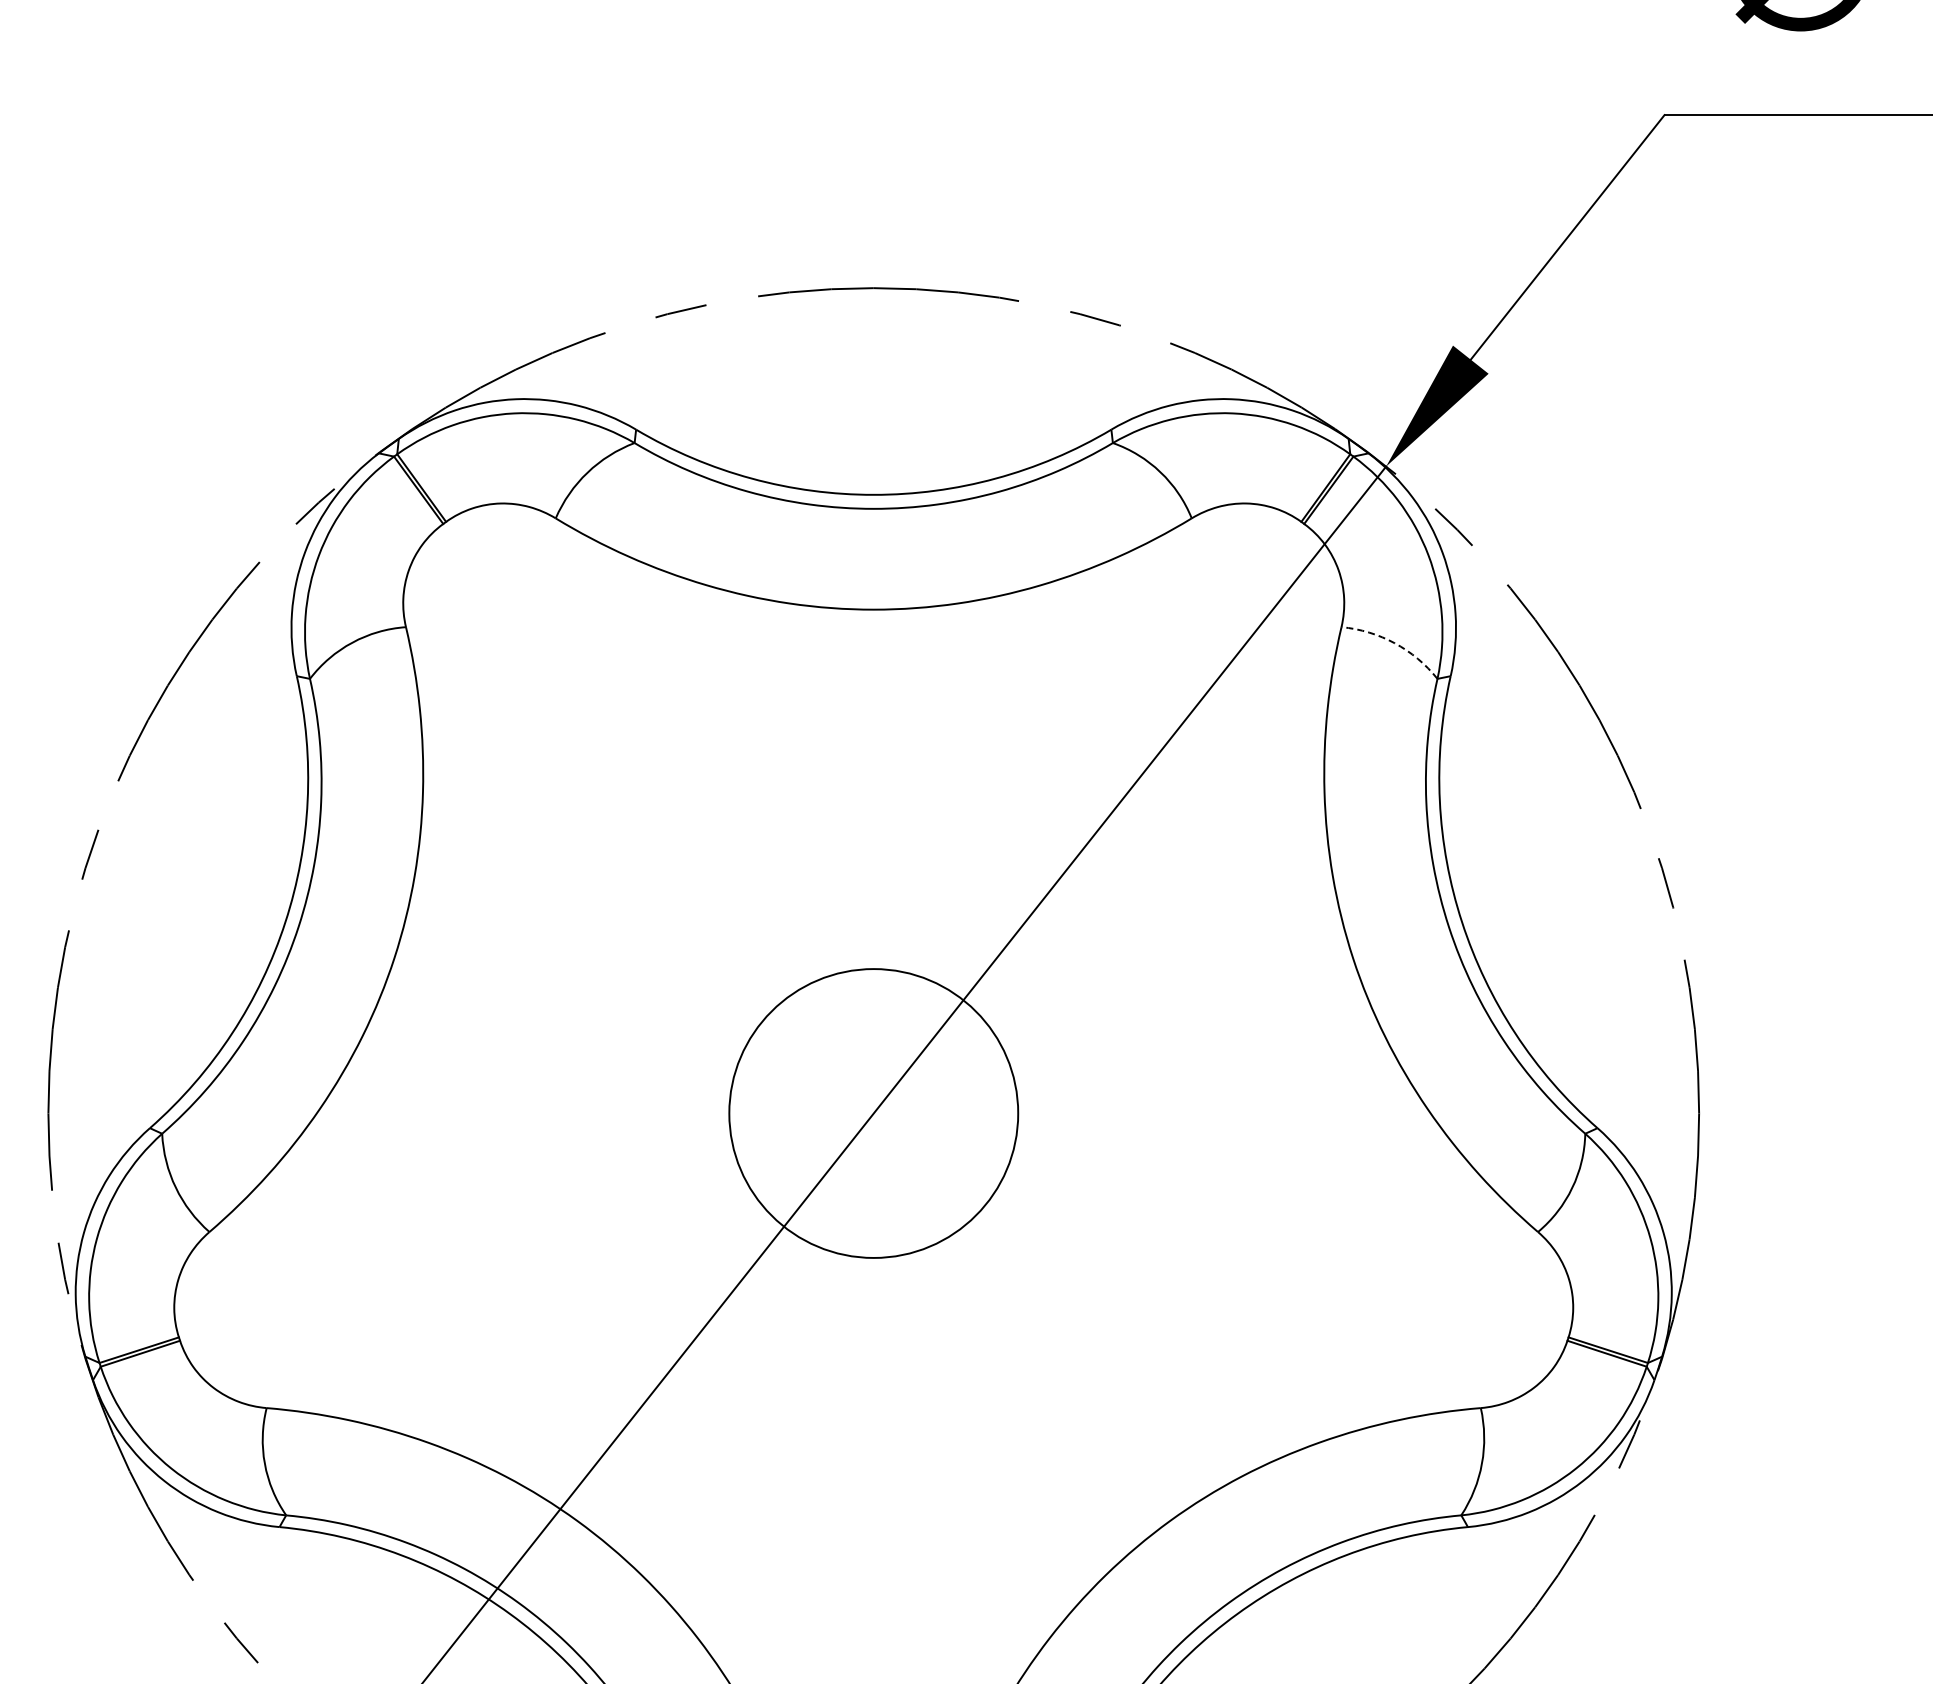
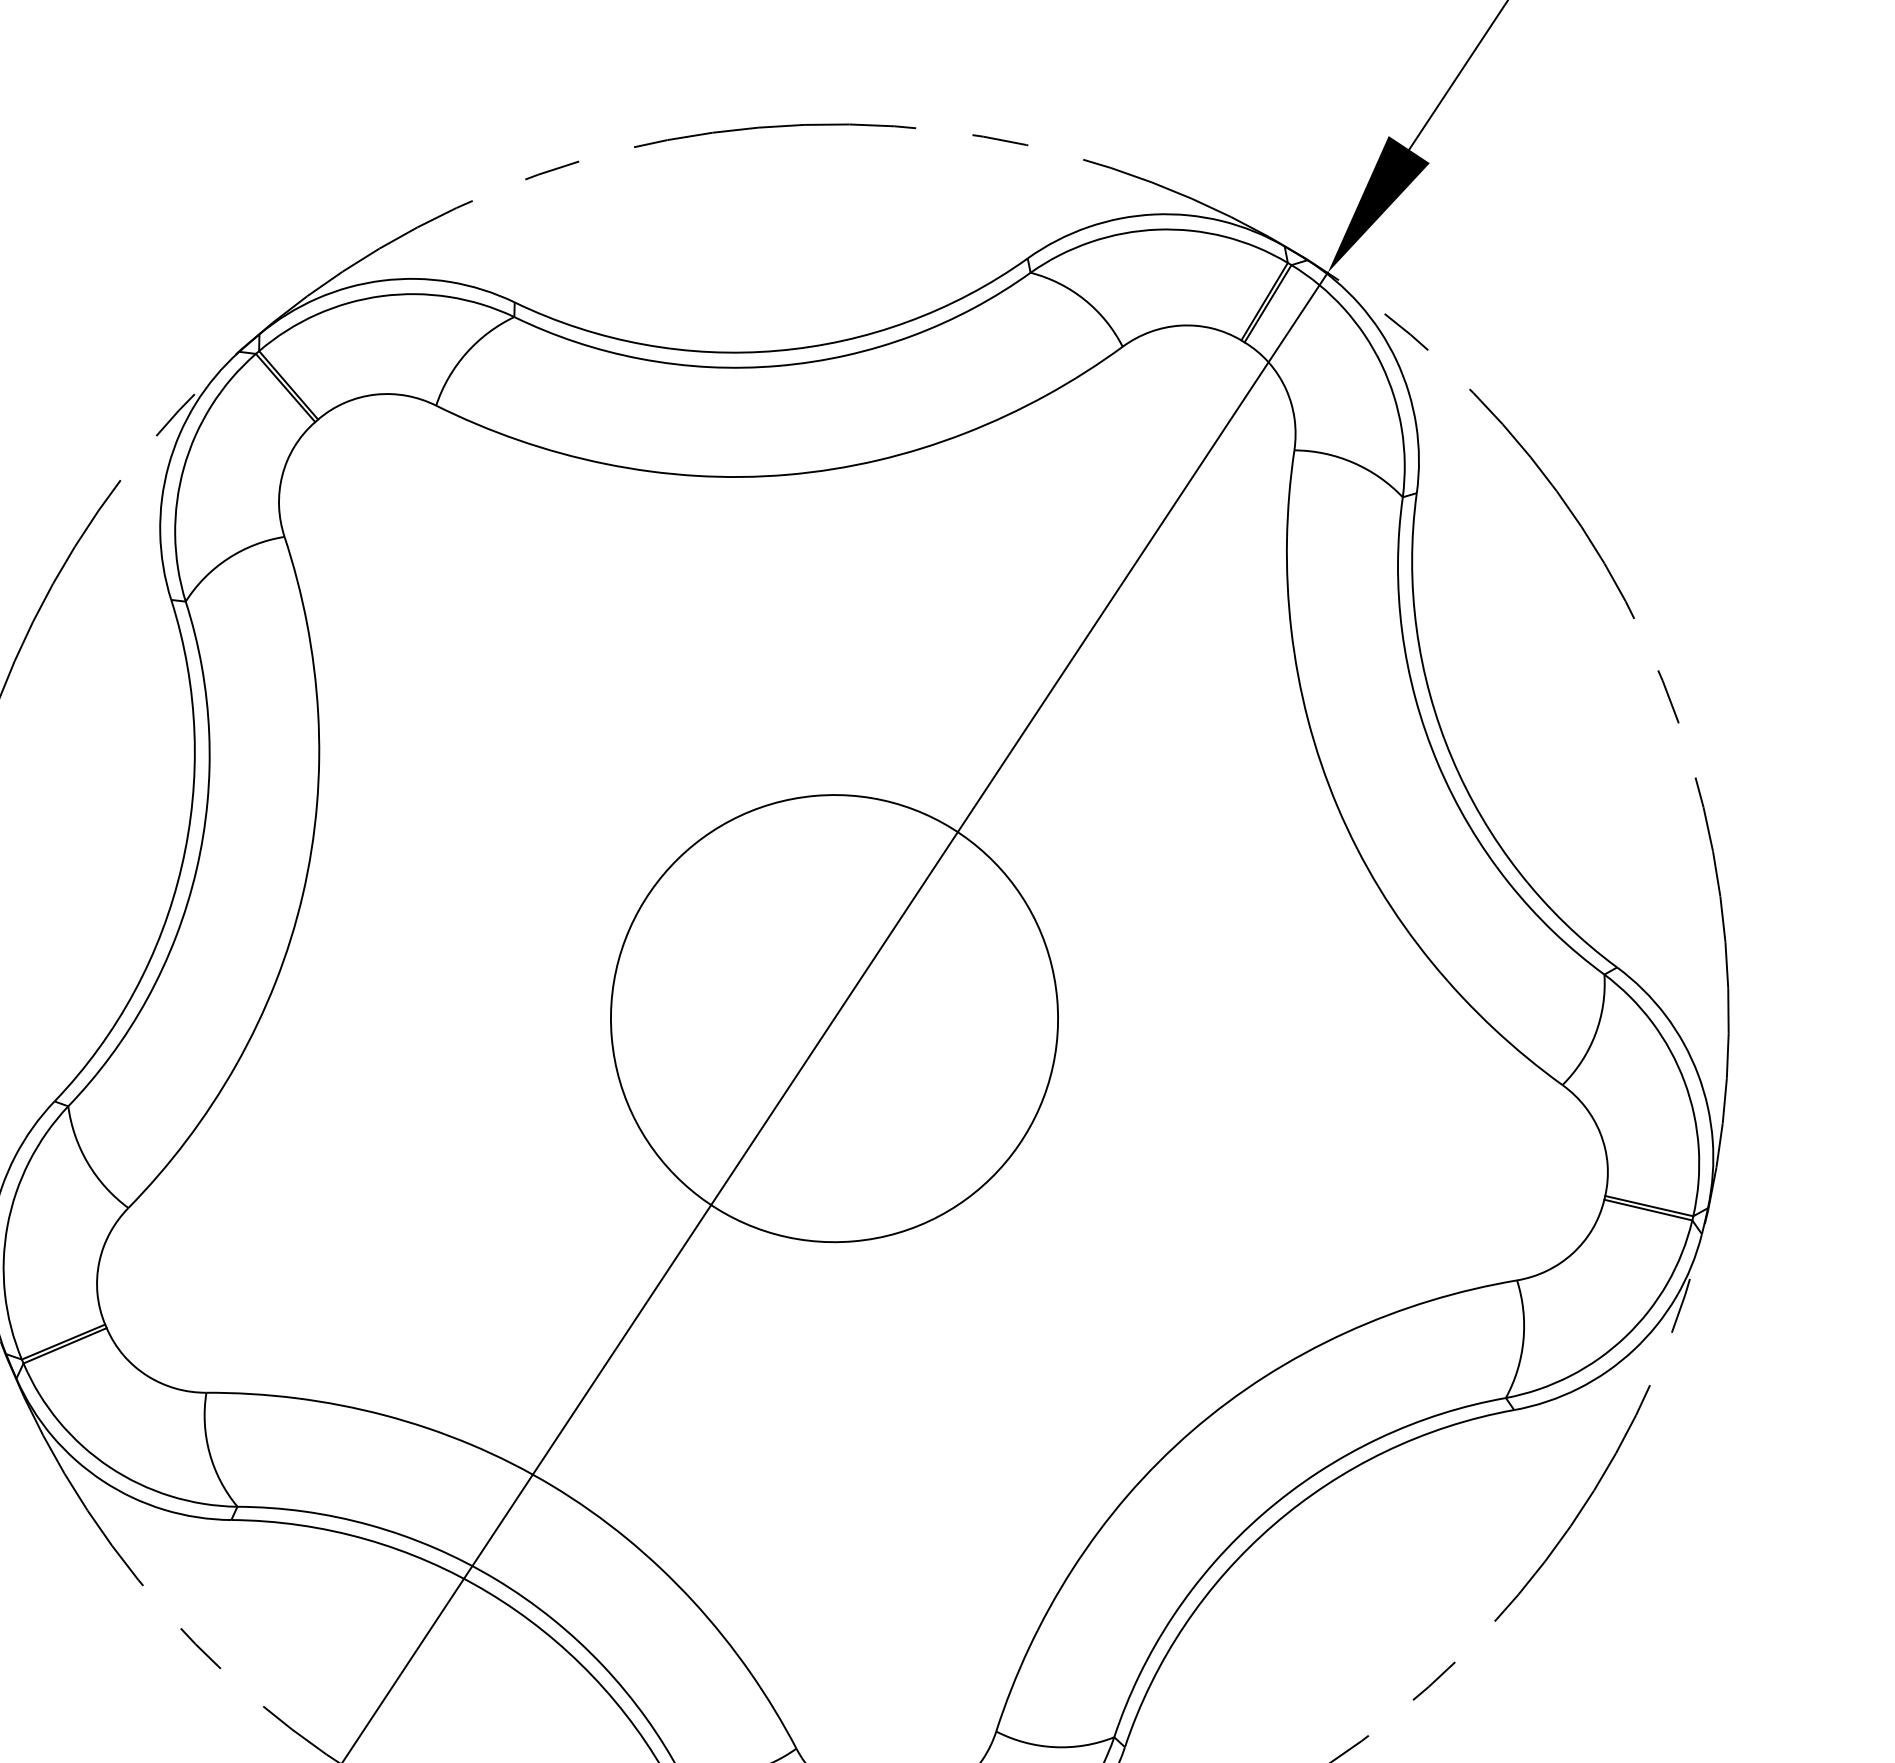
arc: (1394, 643) -> (1353, 463), dashed -> solid
circle: (873, 1113) -> (834, 1018), size x1.43

